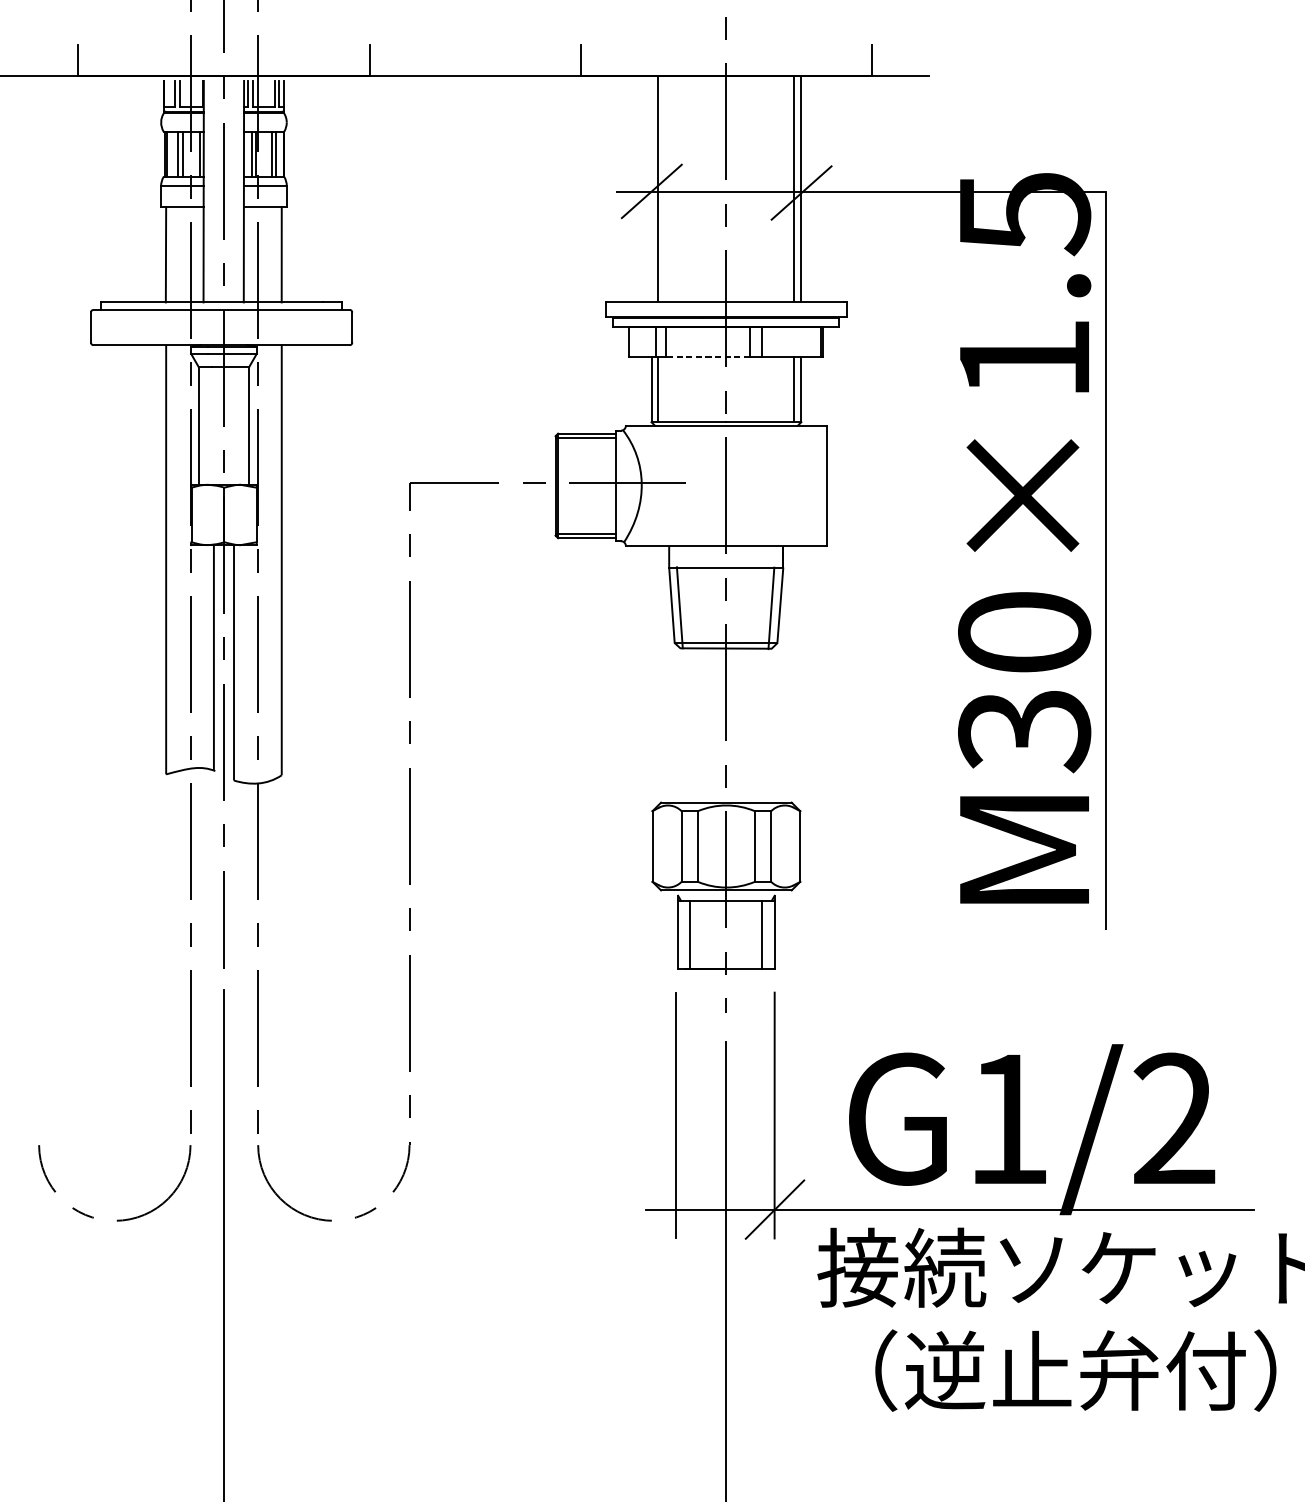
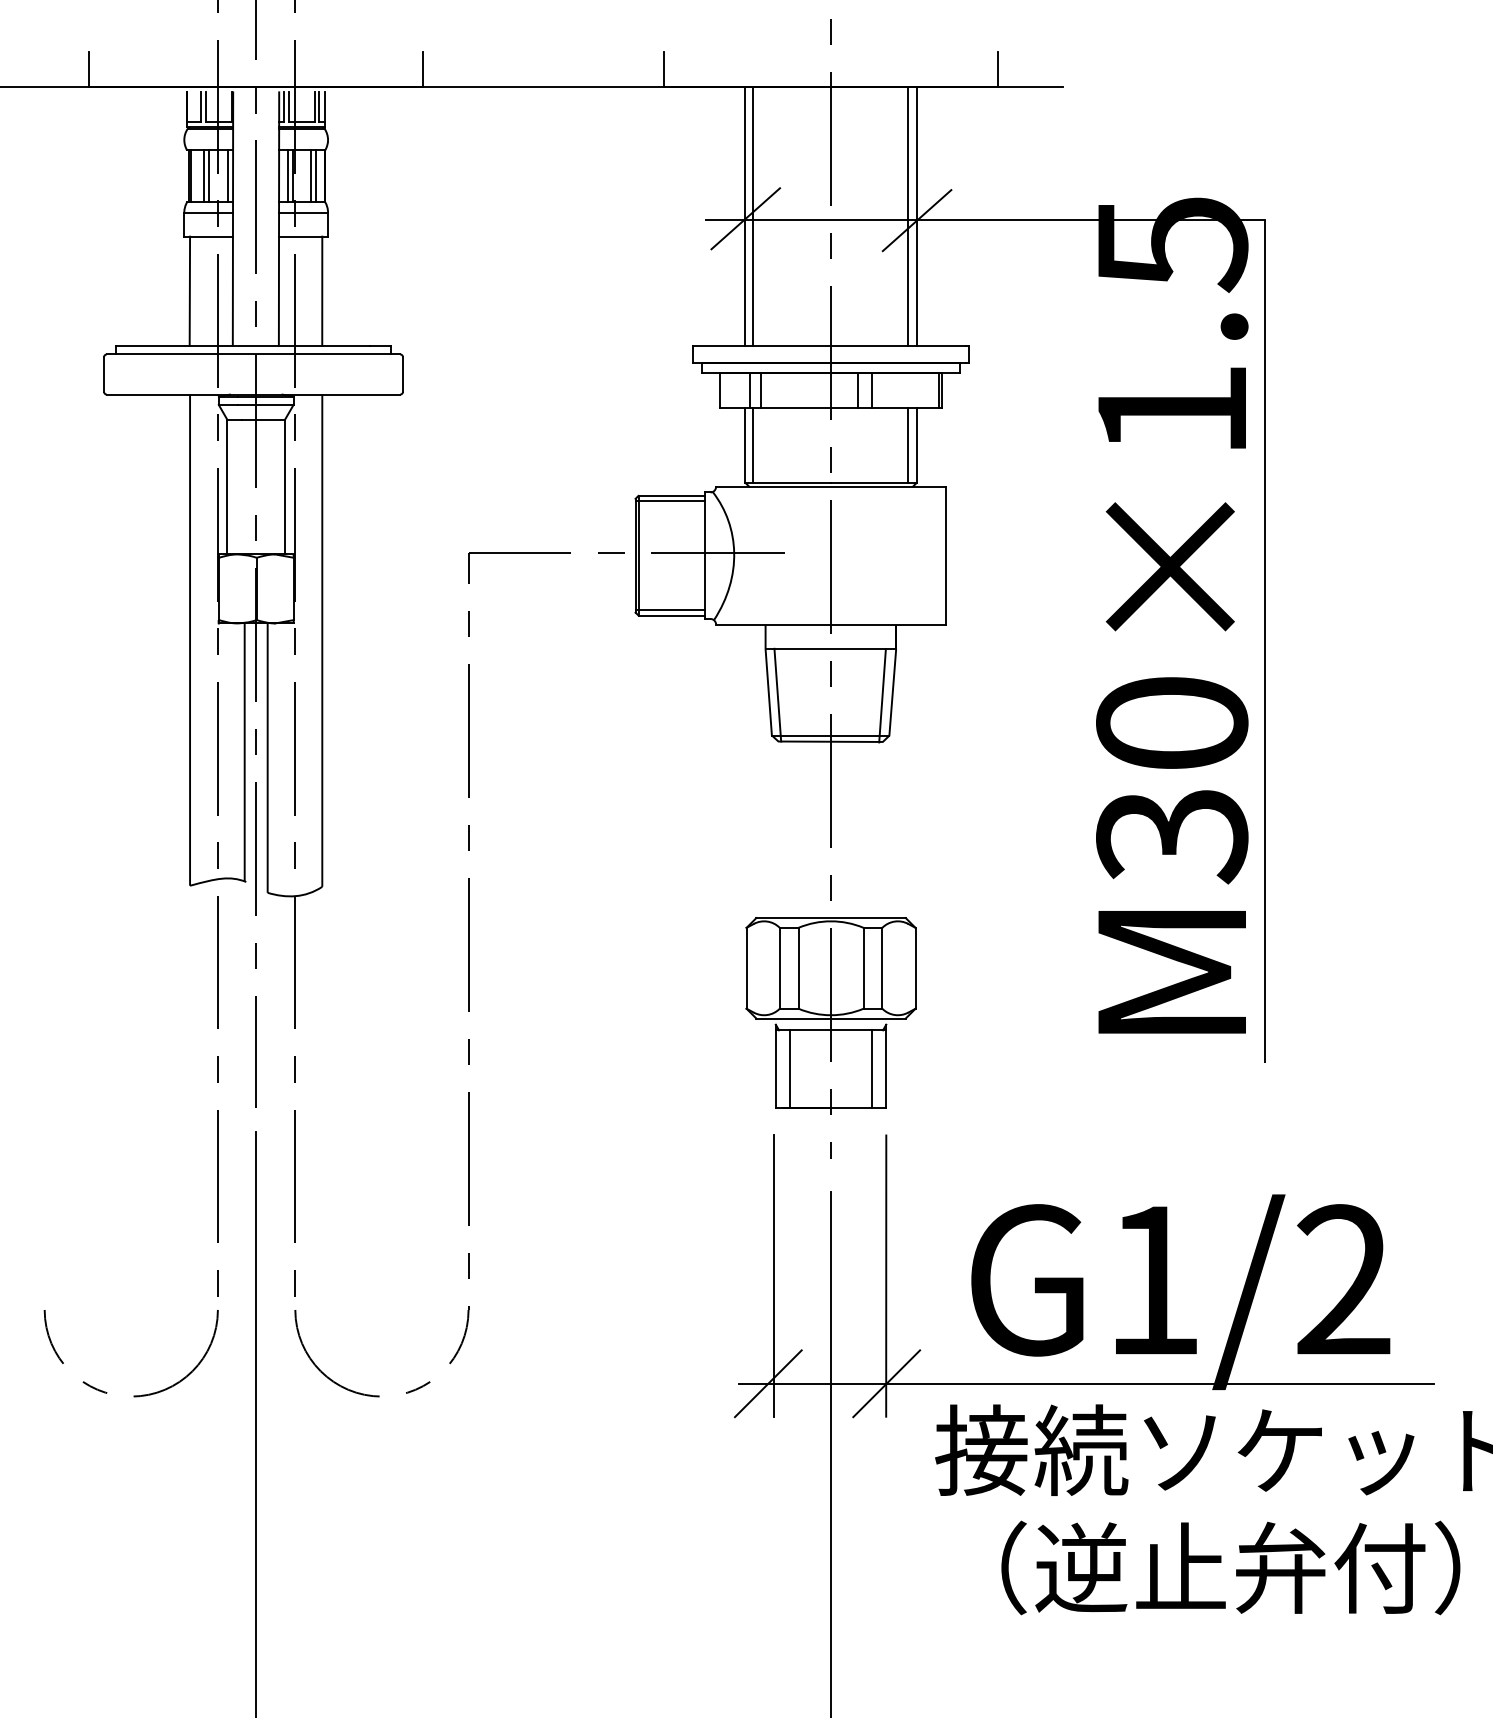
line: (651, 189) -> (745, 216), added
line: (707, 356) -> (809, 407), dashed -> solid
line: (670, 1209) -> (767, 1383), added

